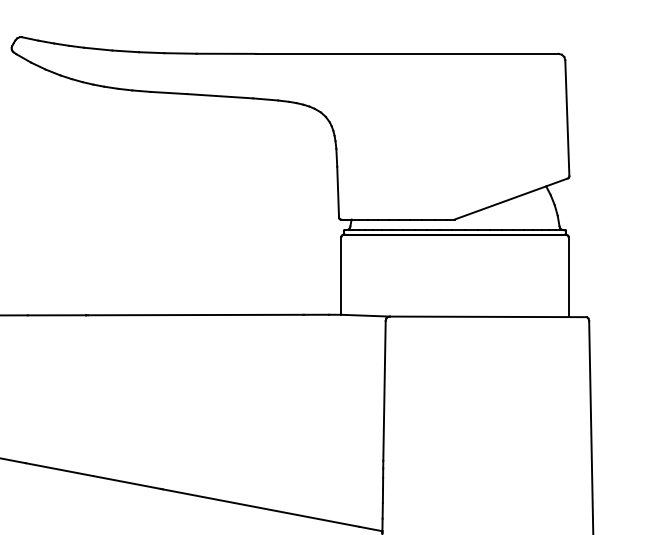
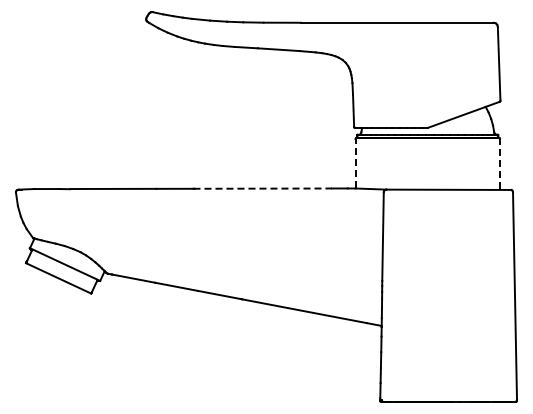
line: (341, 275) -> (355, 163), solid -> dashed
line: (567, 275) -> (499, 163), solid -> dashed
line: (196, 314) -> (263, 188), solid -> dashed

